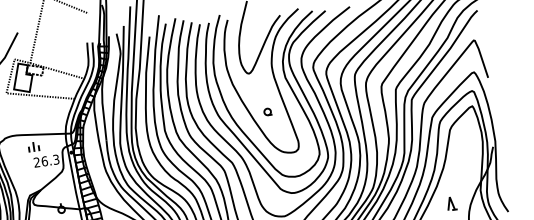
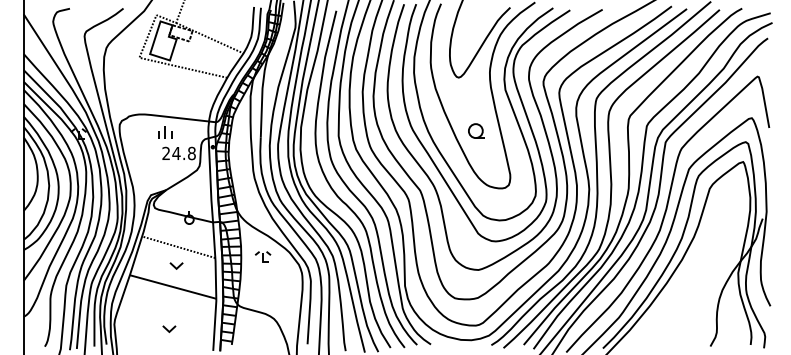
part: (267, 111) -> (475, 130), size x1.6
text: (49, 160) -> (183, 153), 26.3 -> 24.8
part: (451, 203) -> (697, 284), removed

